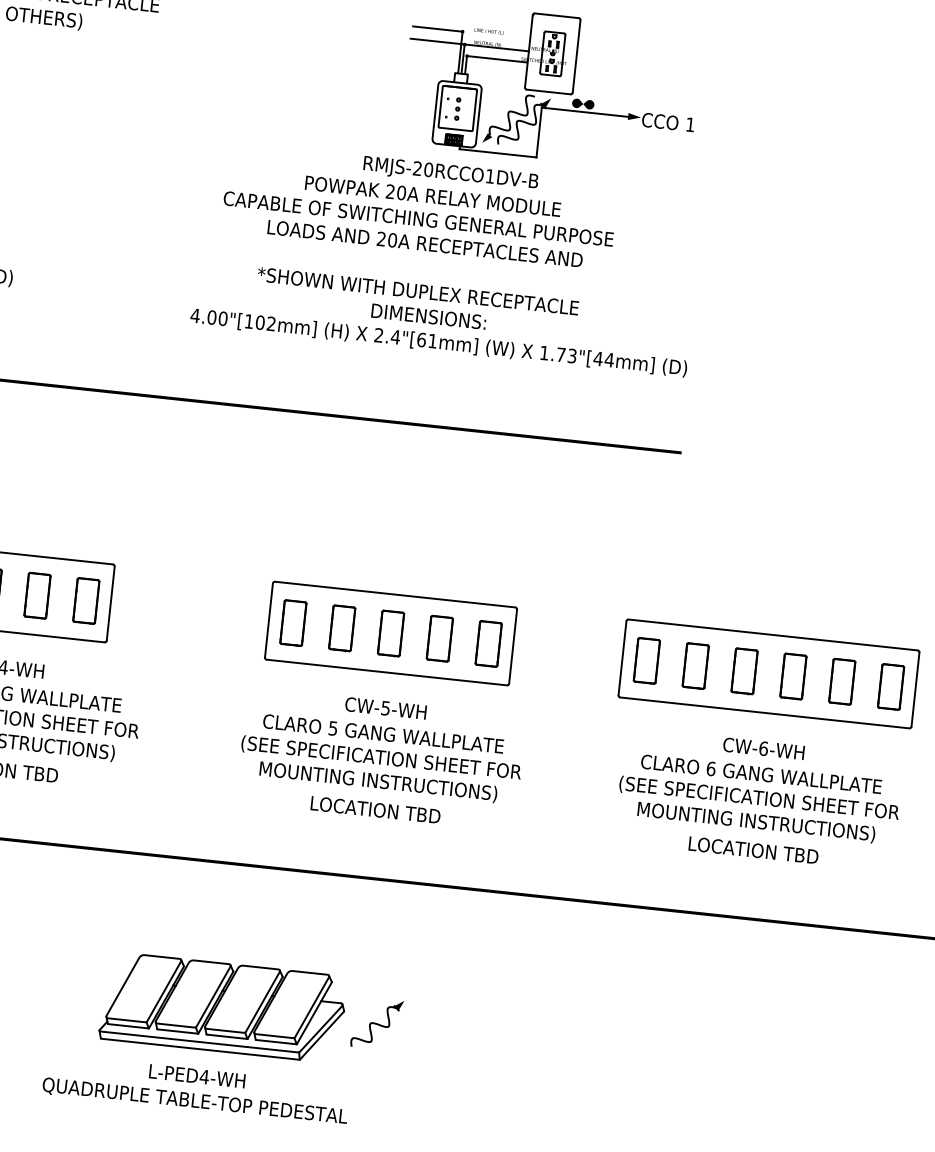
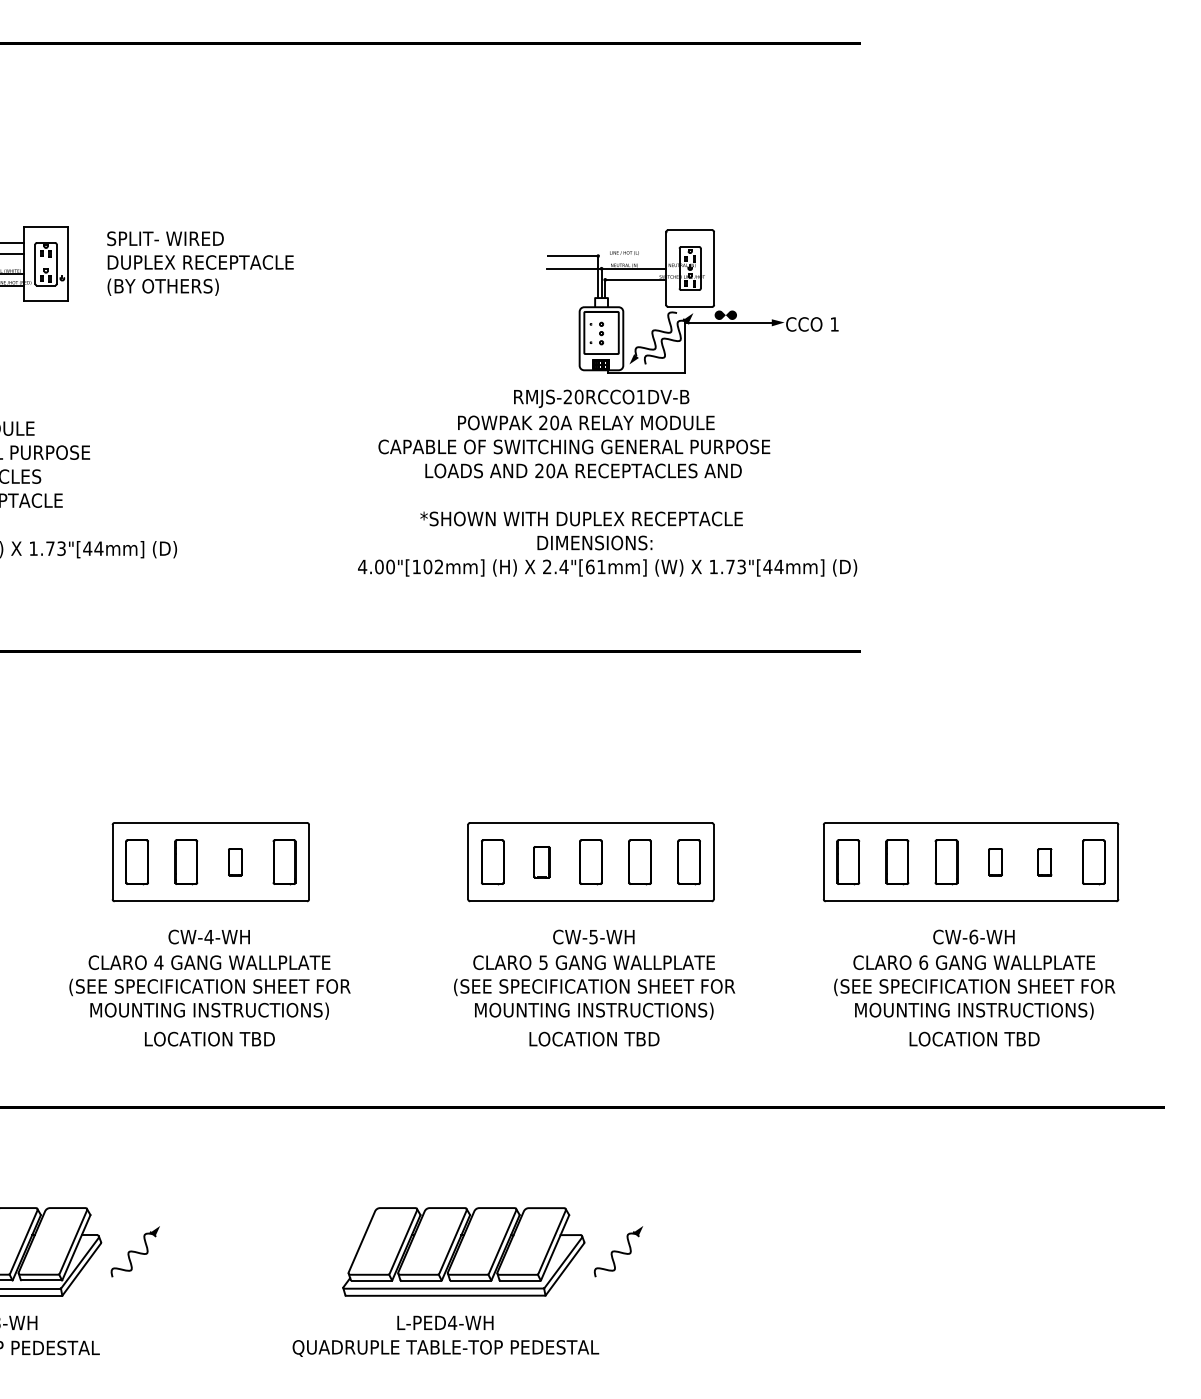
part: (37, 596) -> (235, 862), size x0.6
part: (341, 628) -> (541, 862), size x0.7
part: (793, 676) -> (995, 862), size x0.6
part: (841, 682) -> (1044, 862), size x0.6

